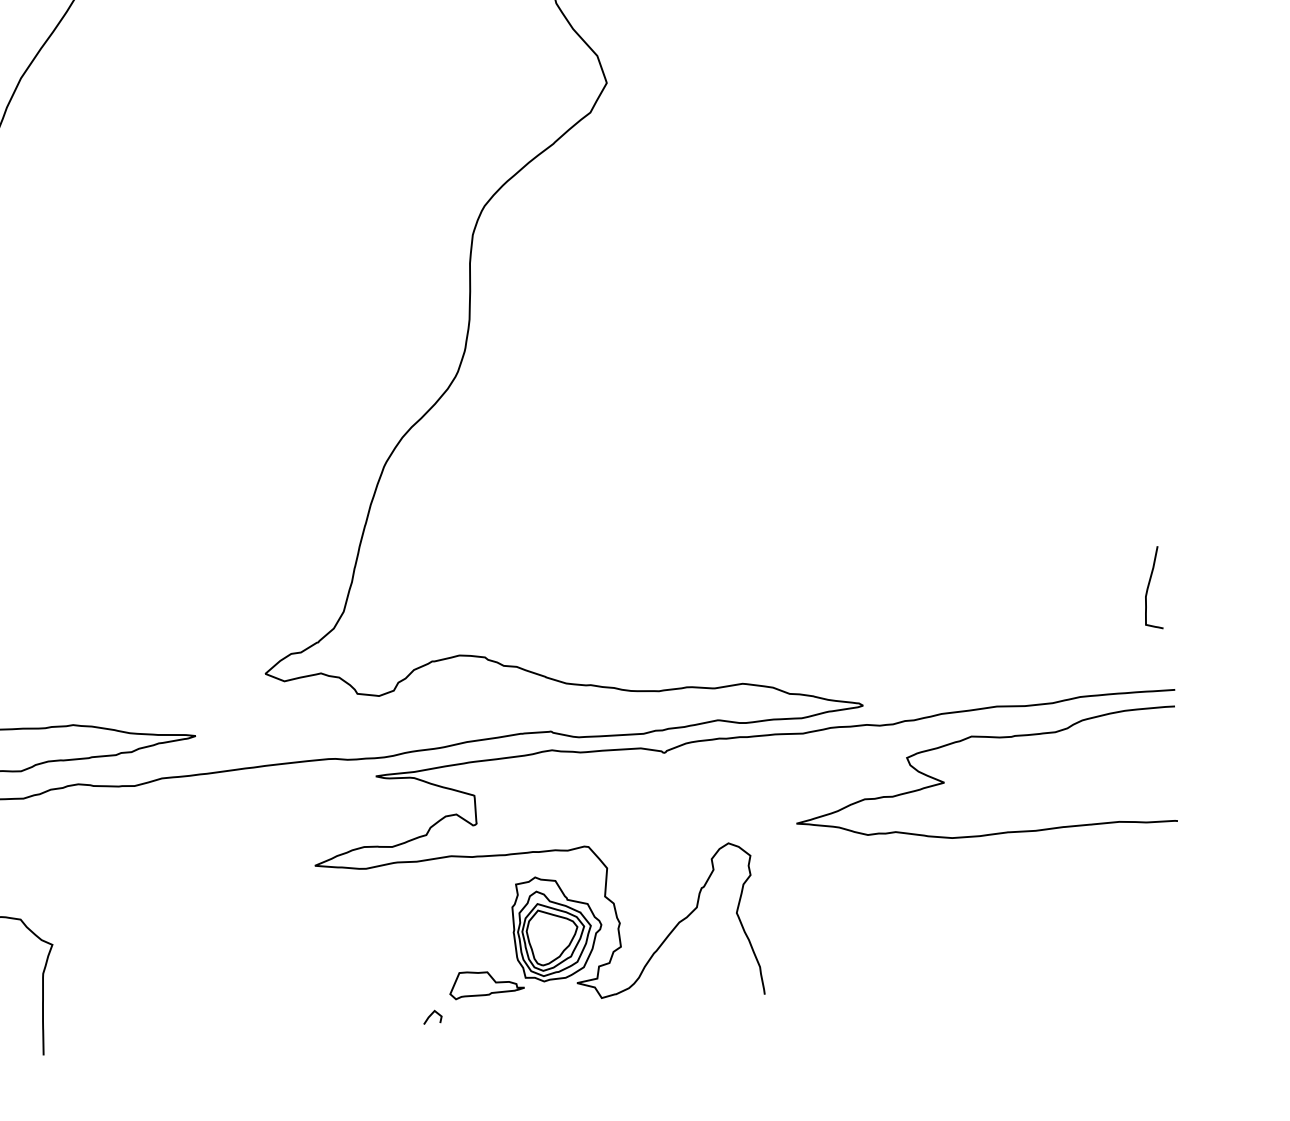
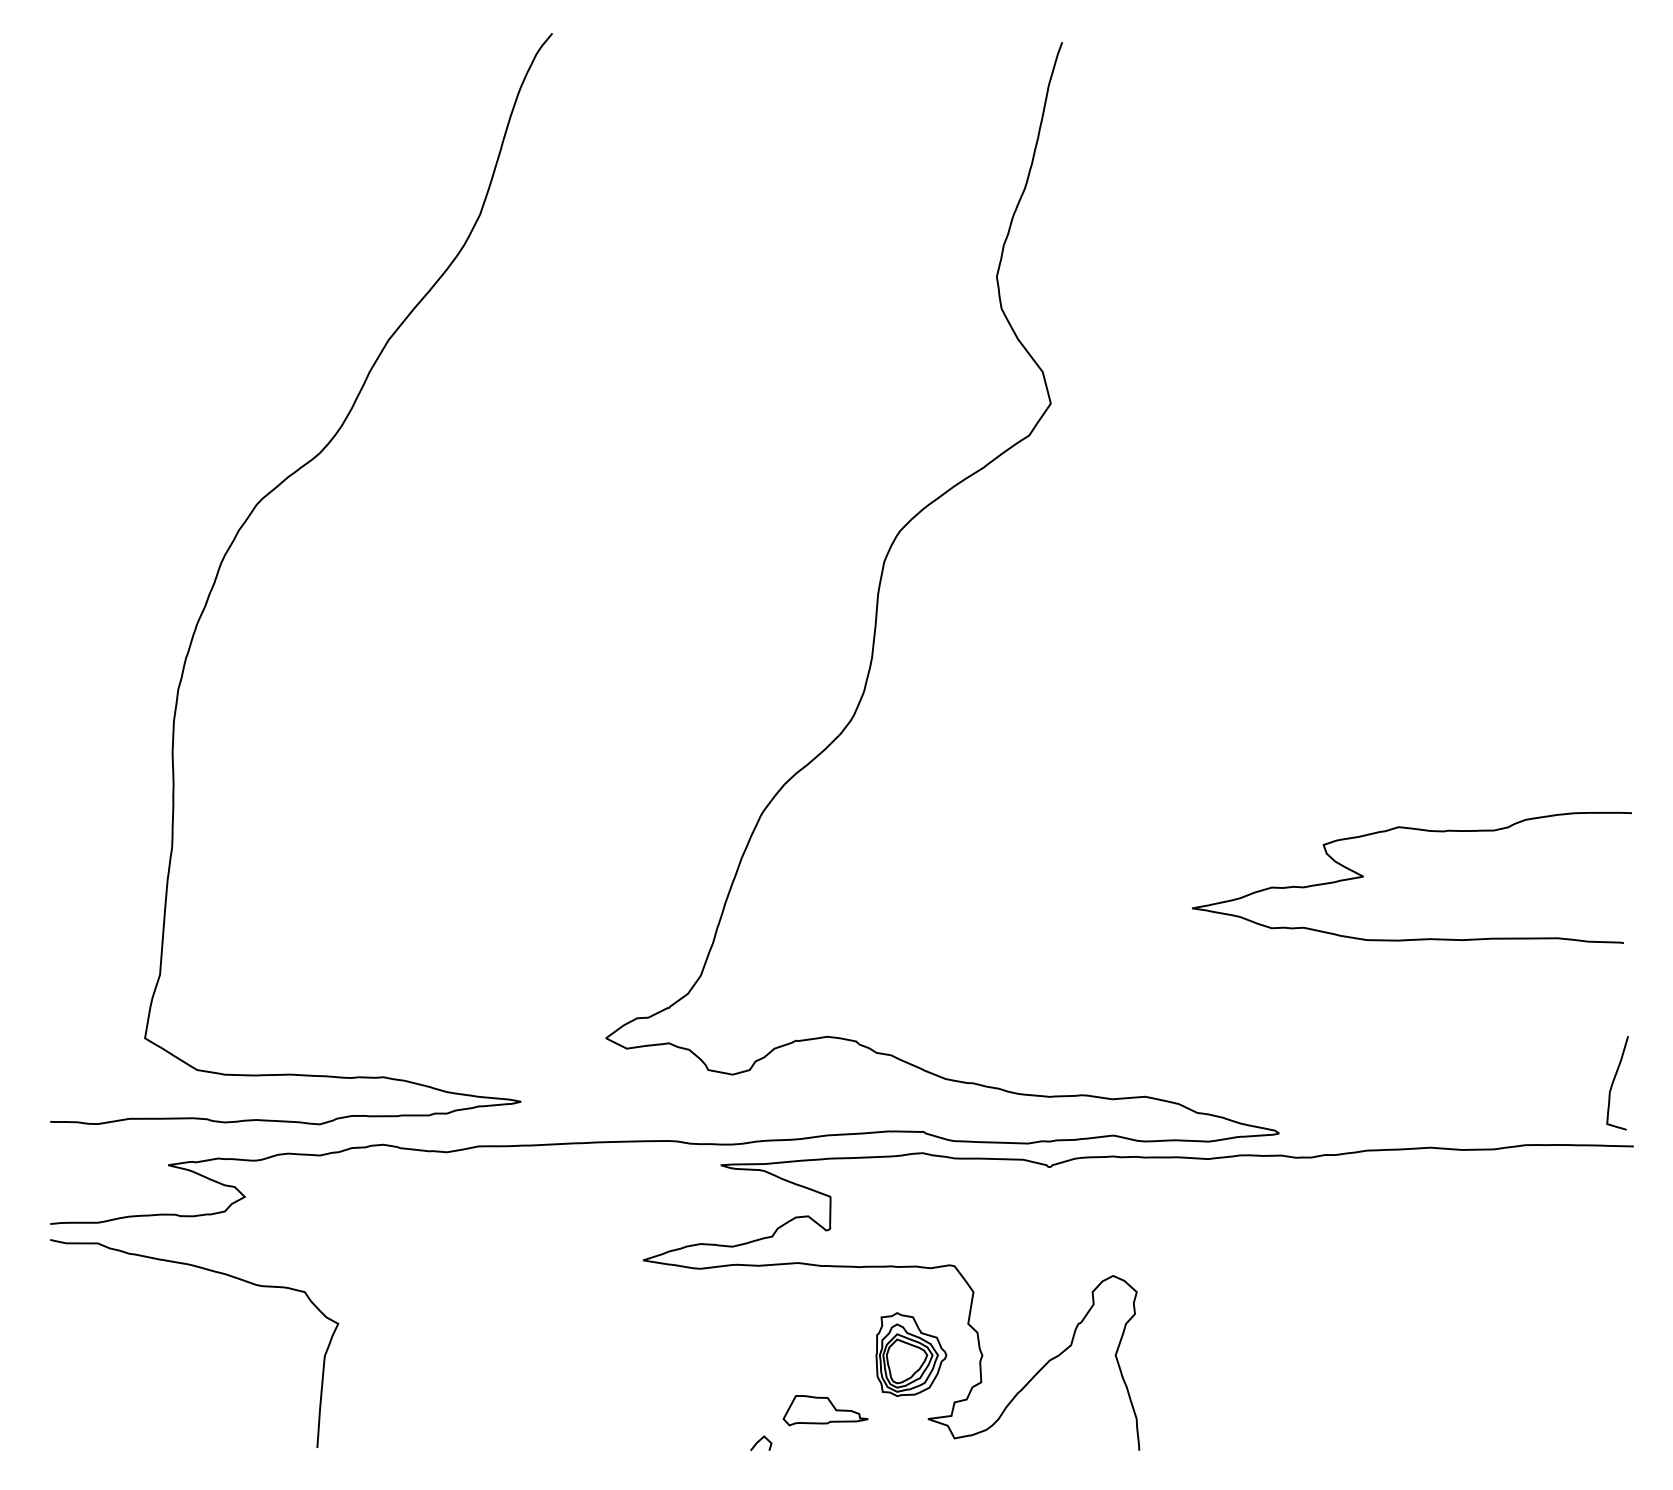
curve: (1149, 586) -> (1614, 1081), moved
curve: (988, 738) -> (1417, 830), moved
part: (557, 927) -> (911, 1354), size x0.7

